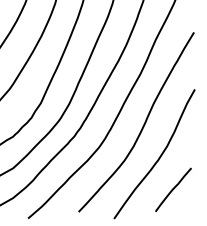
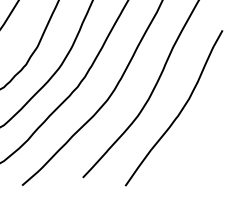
curve: (173, 189) -> (196, 150), removed

